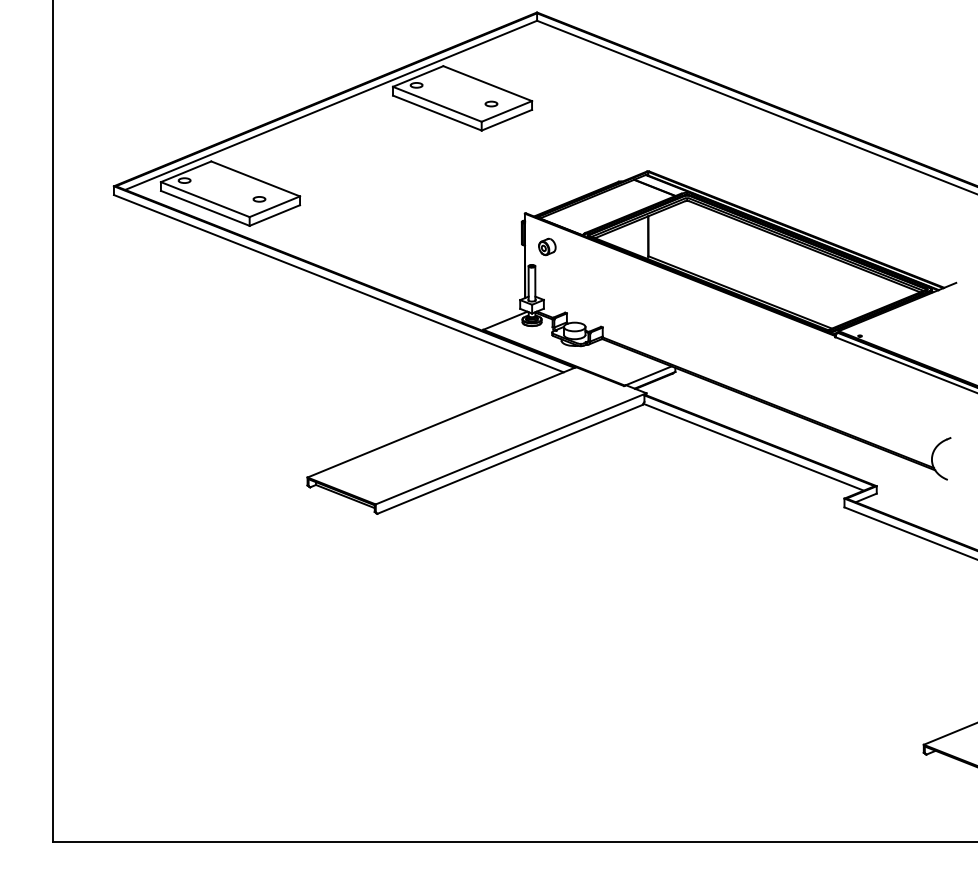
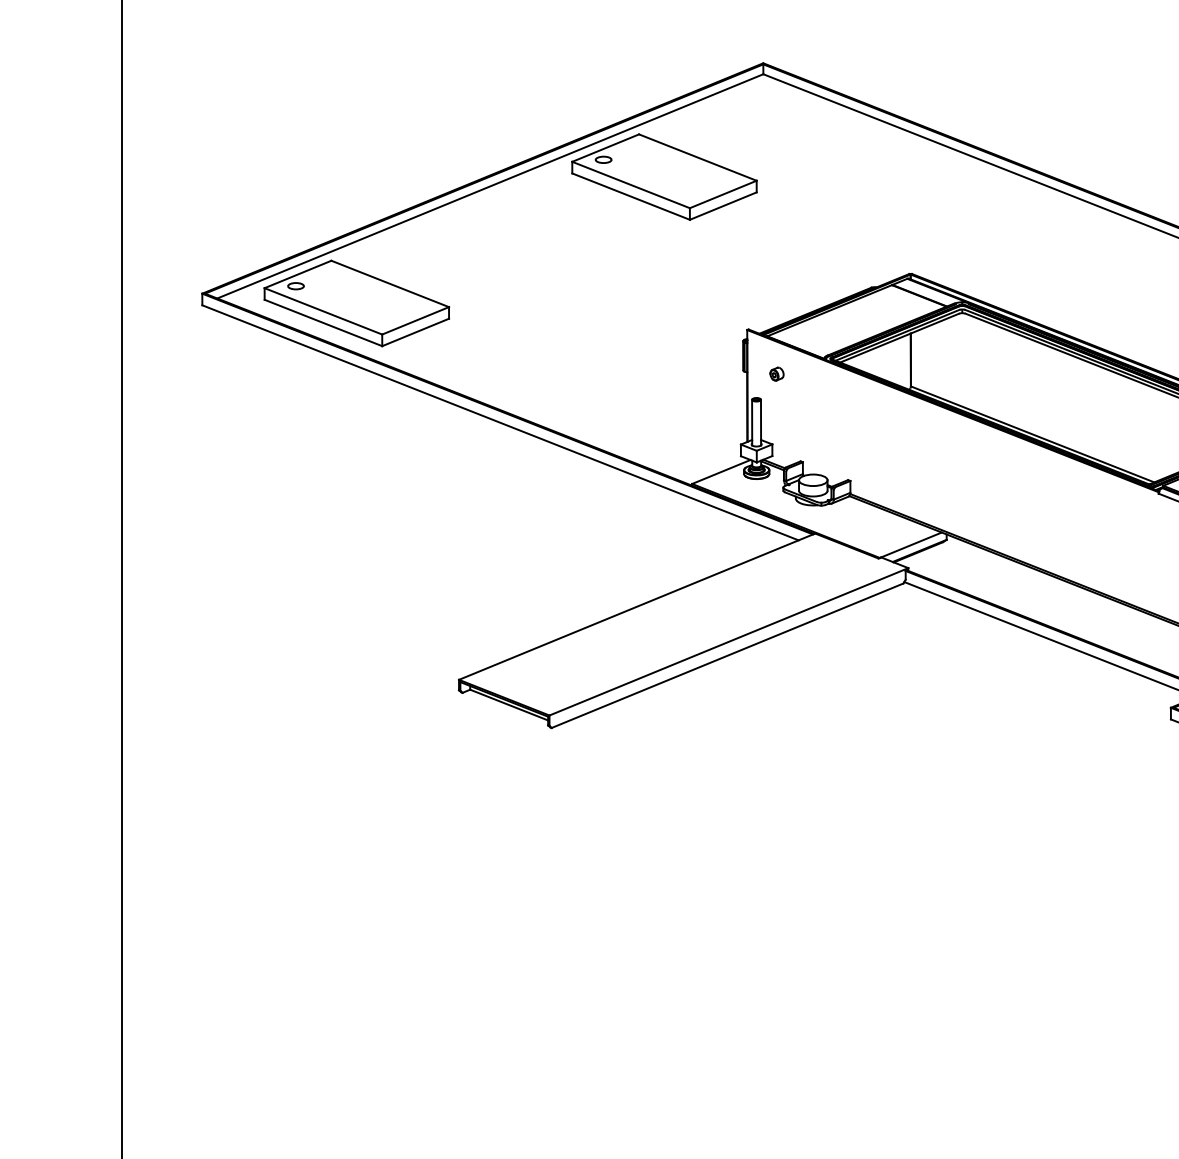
part: (491, 103) -> (702, 183), removed
part: (259, 199) -> (395, 311), removed
part: (547, 246) -> (777, 373), size x0.6

